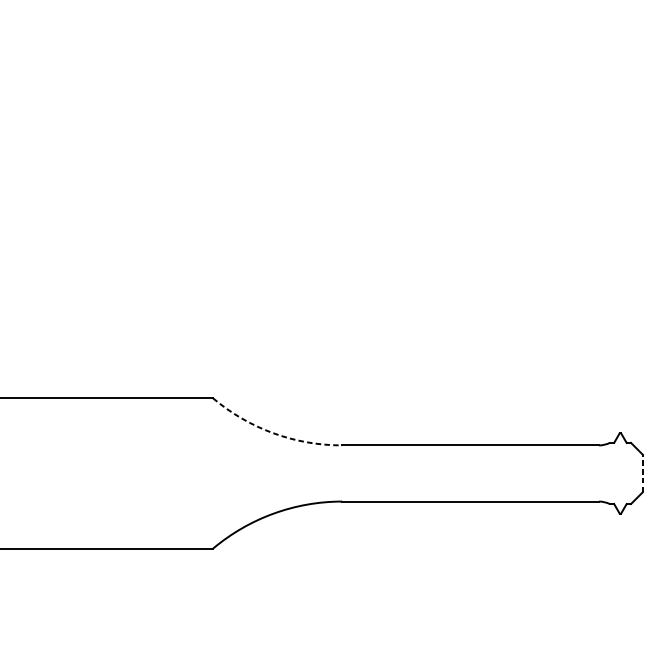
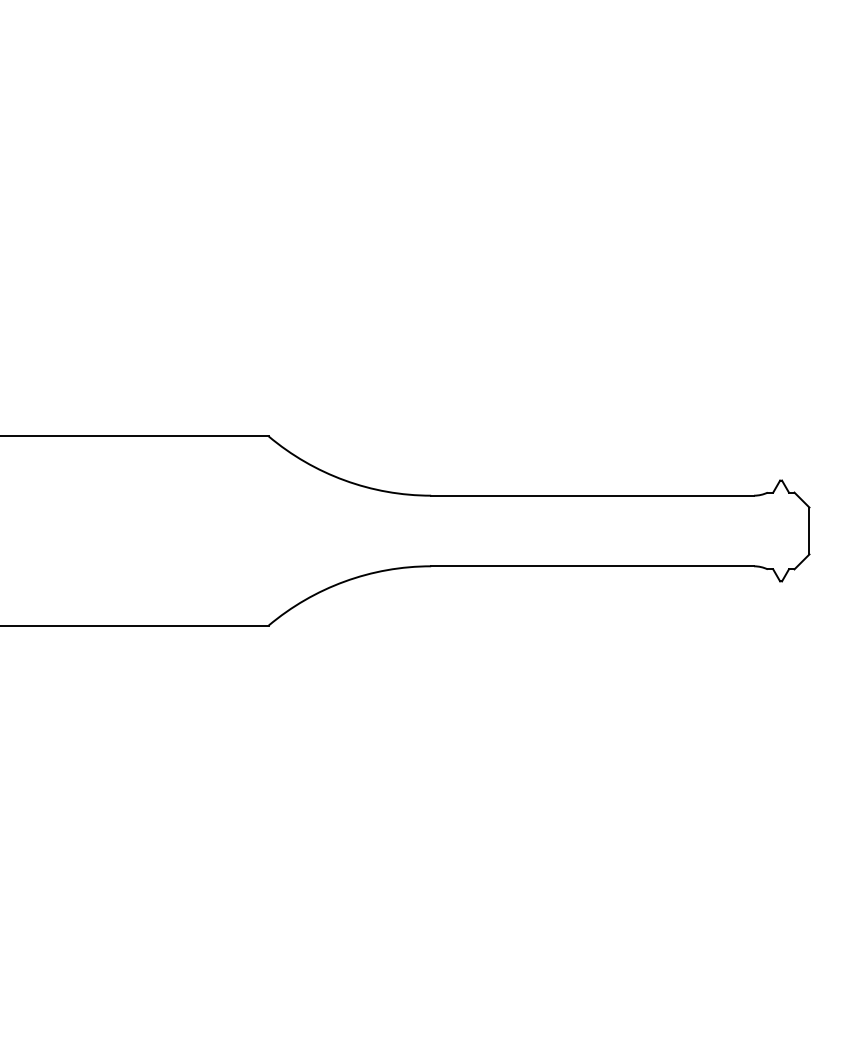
arc: (273, 433) -> (344, 480), dashed -> solid
line: (642, 473) -> (809, 530), dashed -> solid

